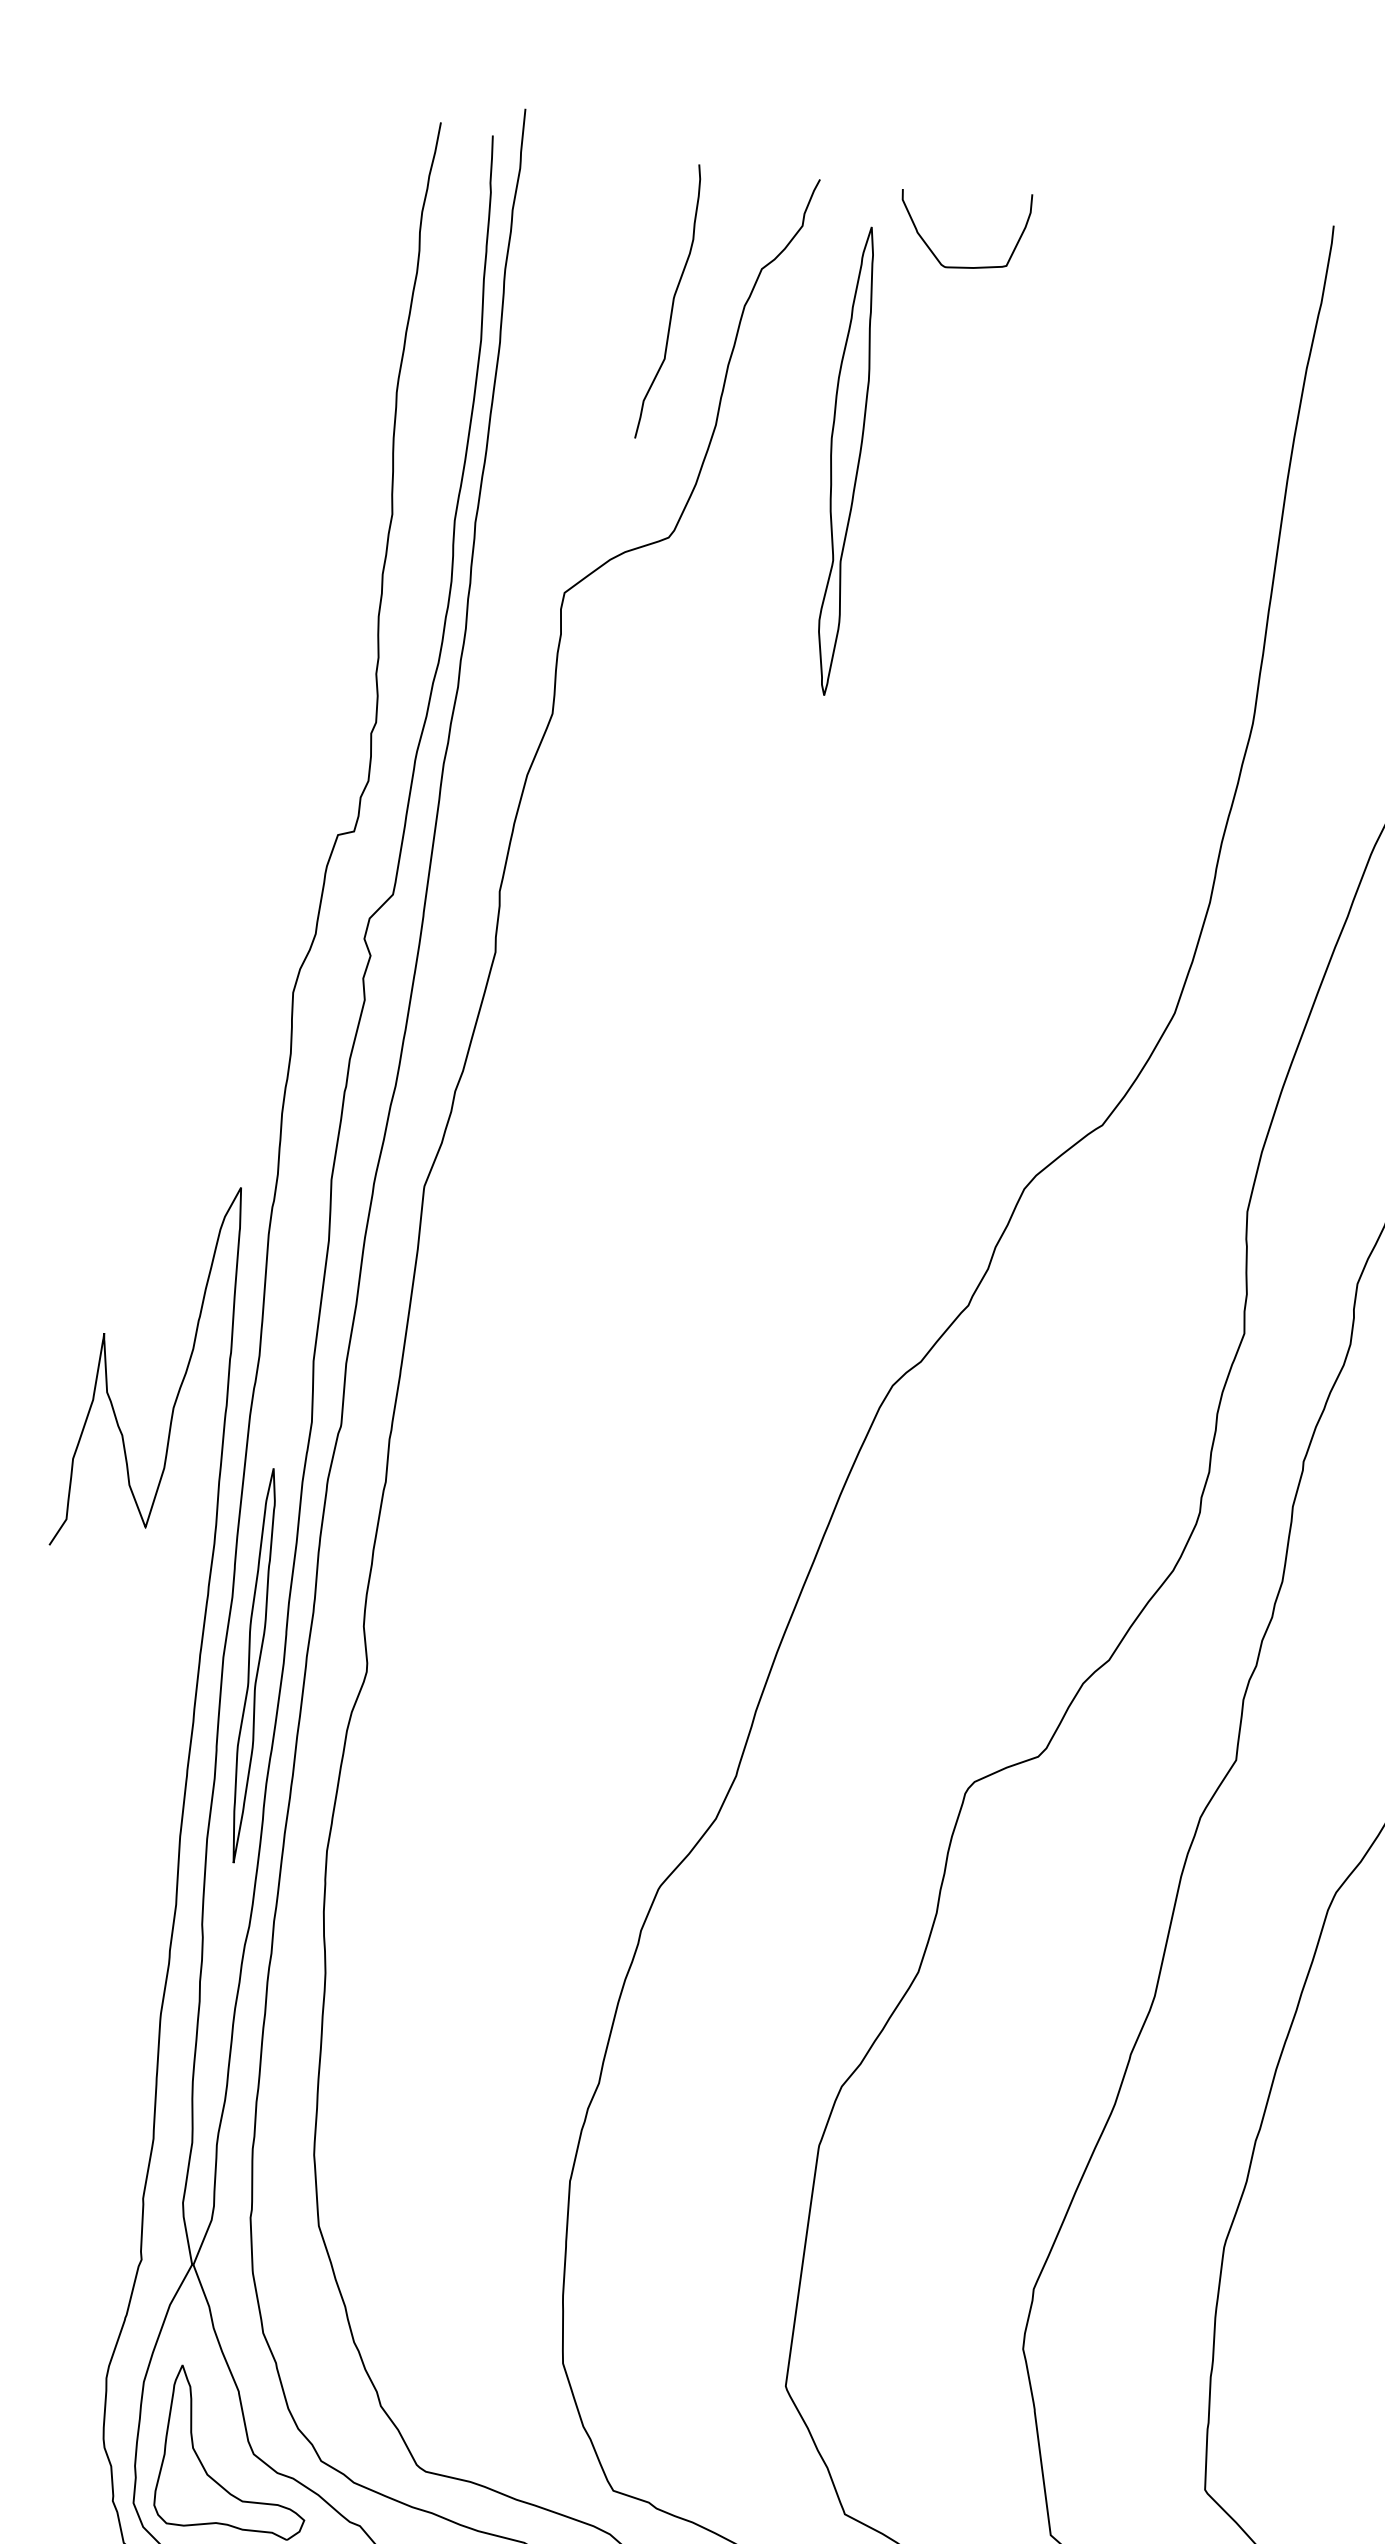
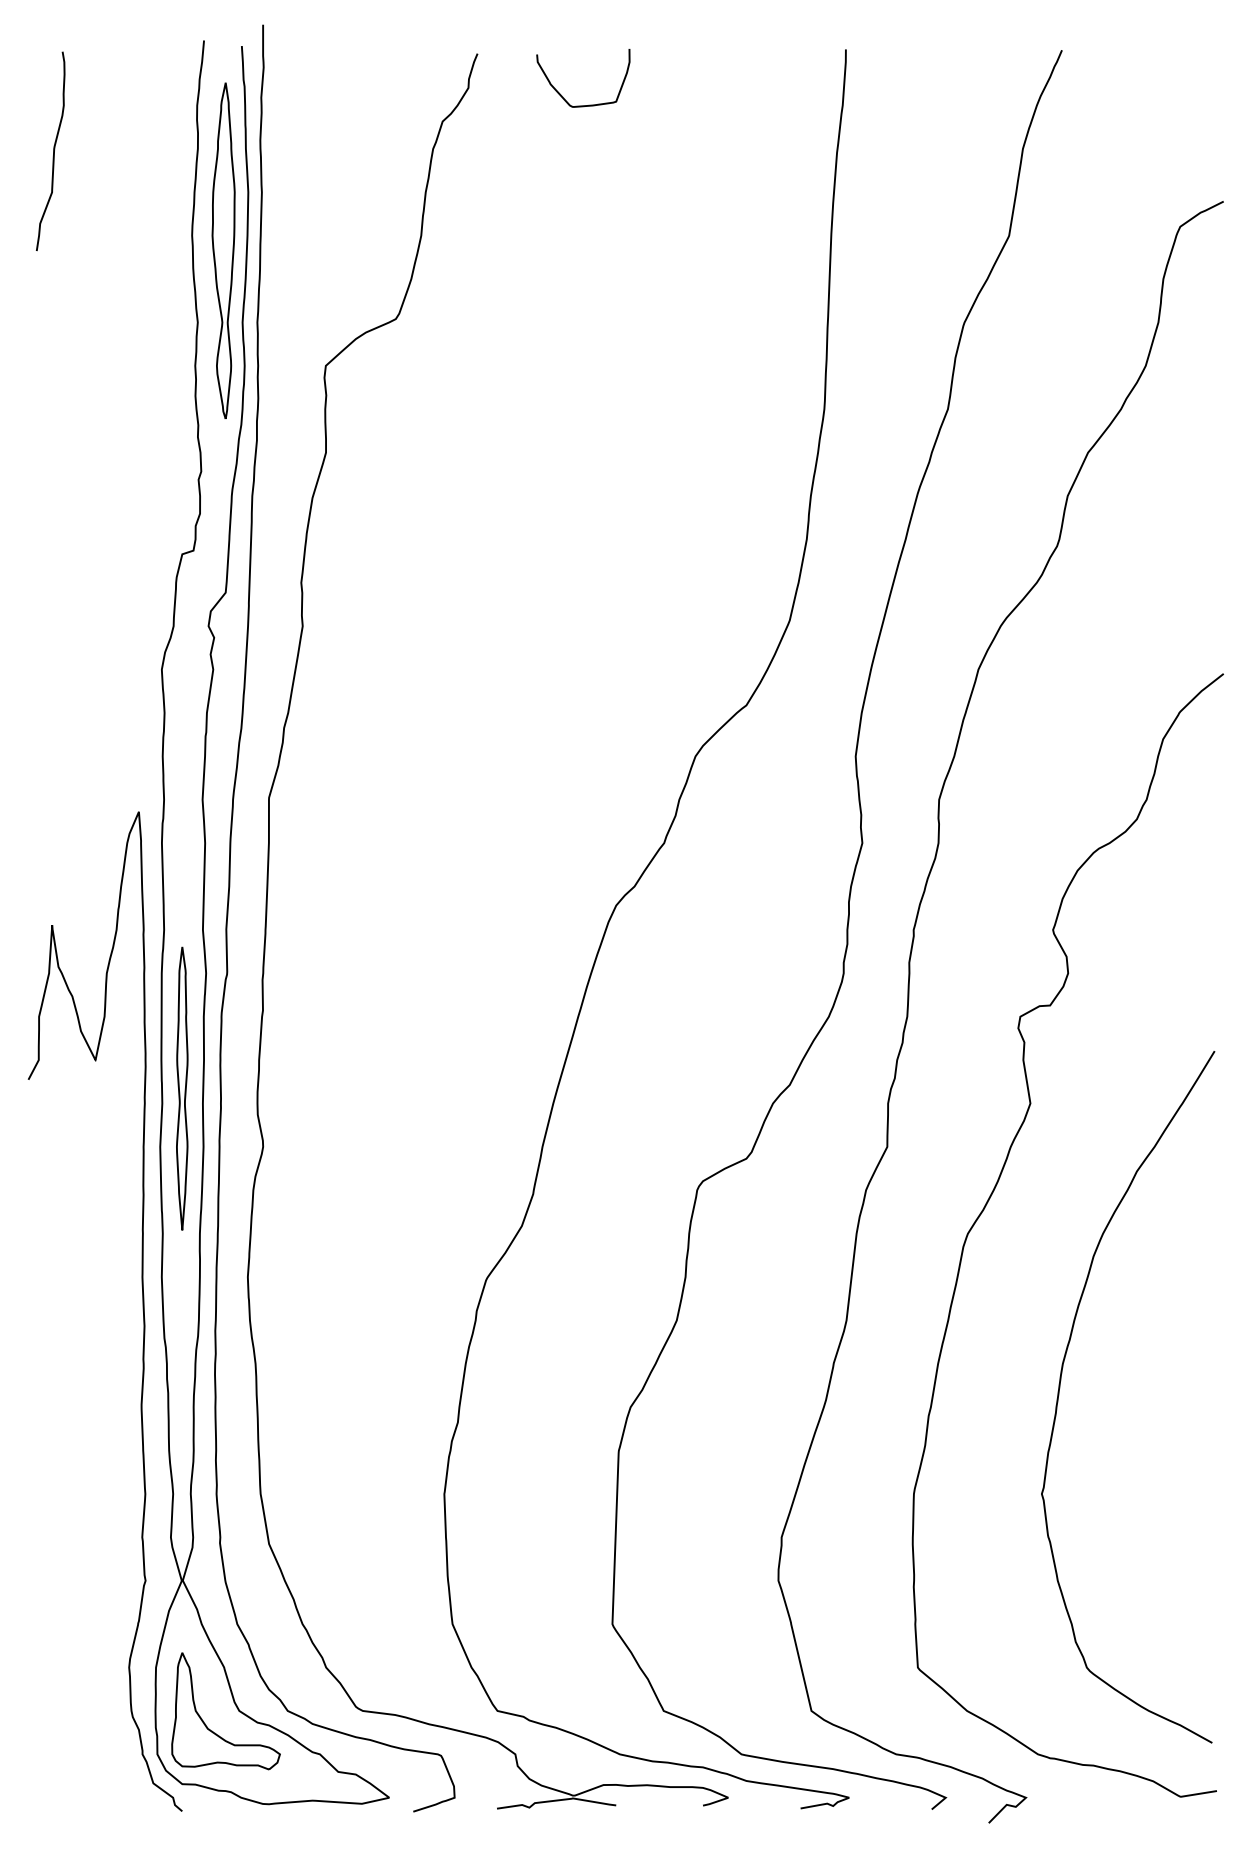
curve: (672, 302) -> (53, 151), moved
part: (844, 460) -> (223, 250), moved
part: (253, 1665) -> (182, 1088), moved

